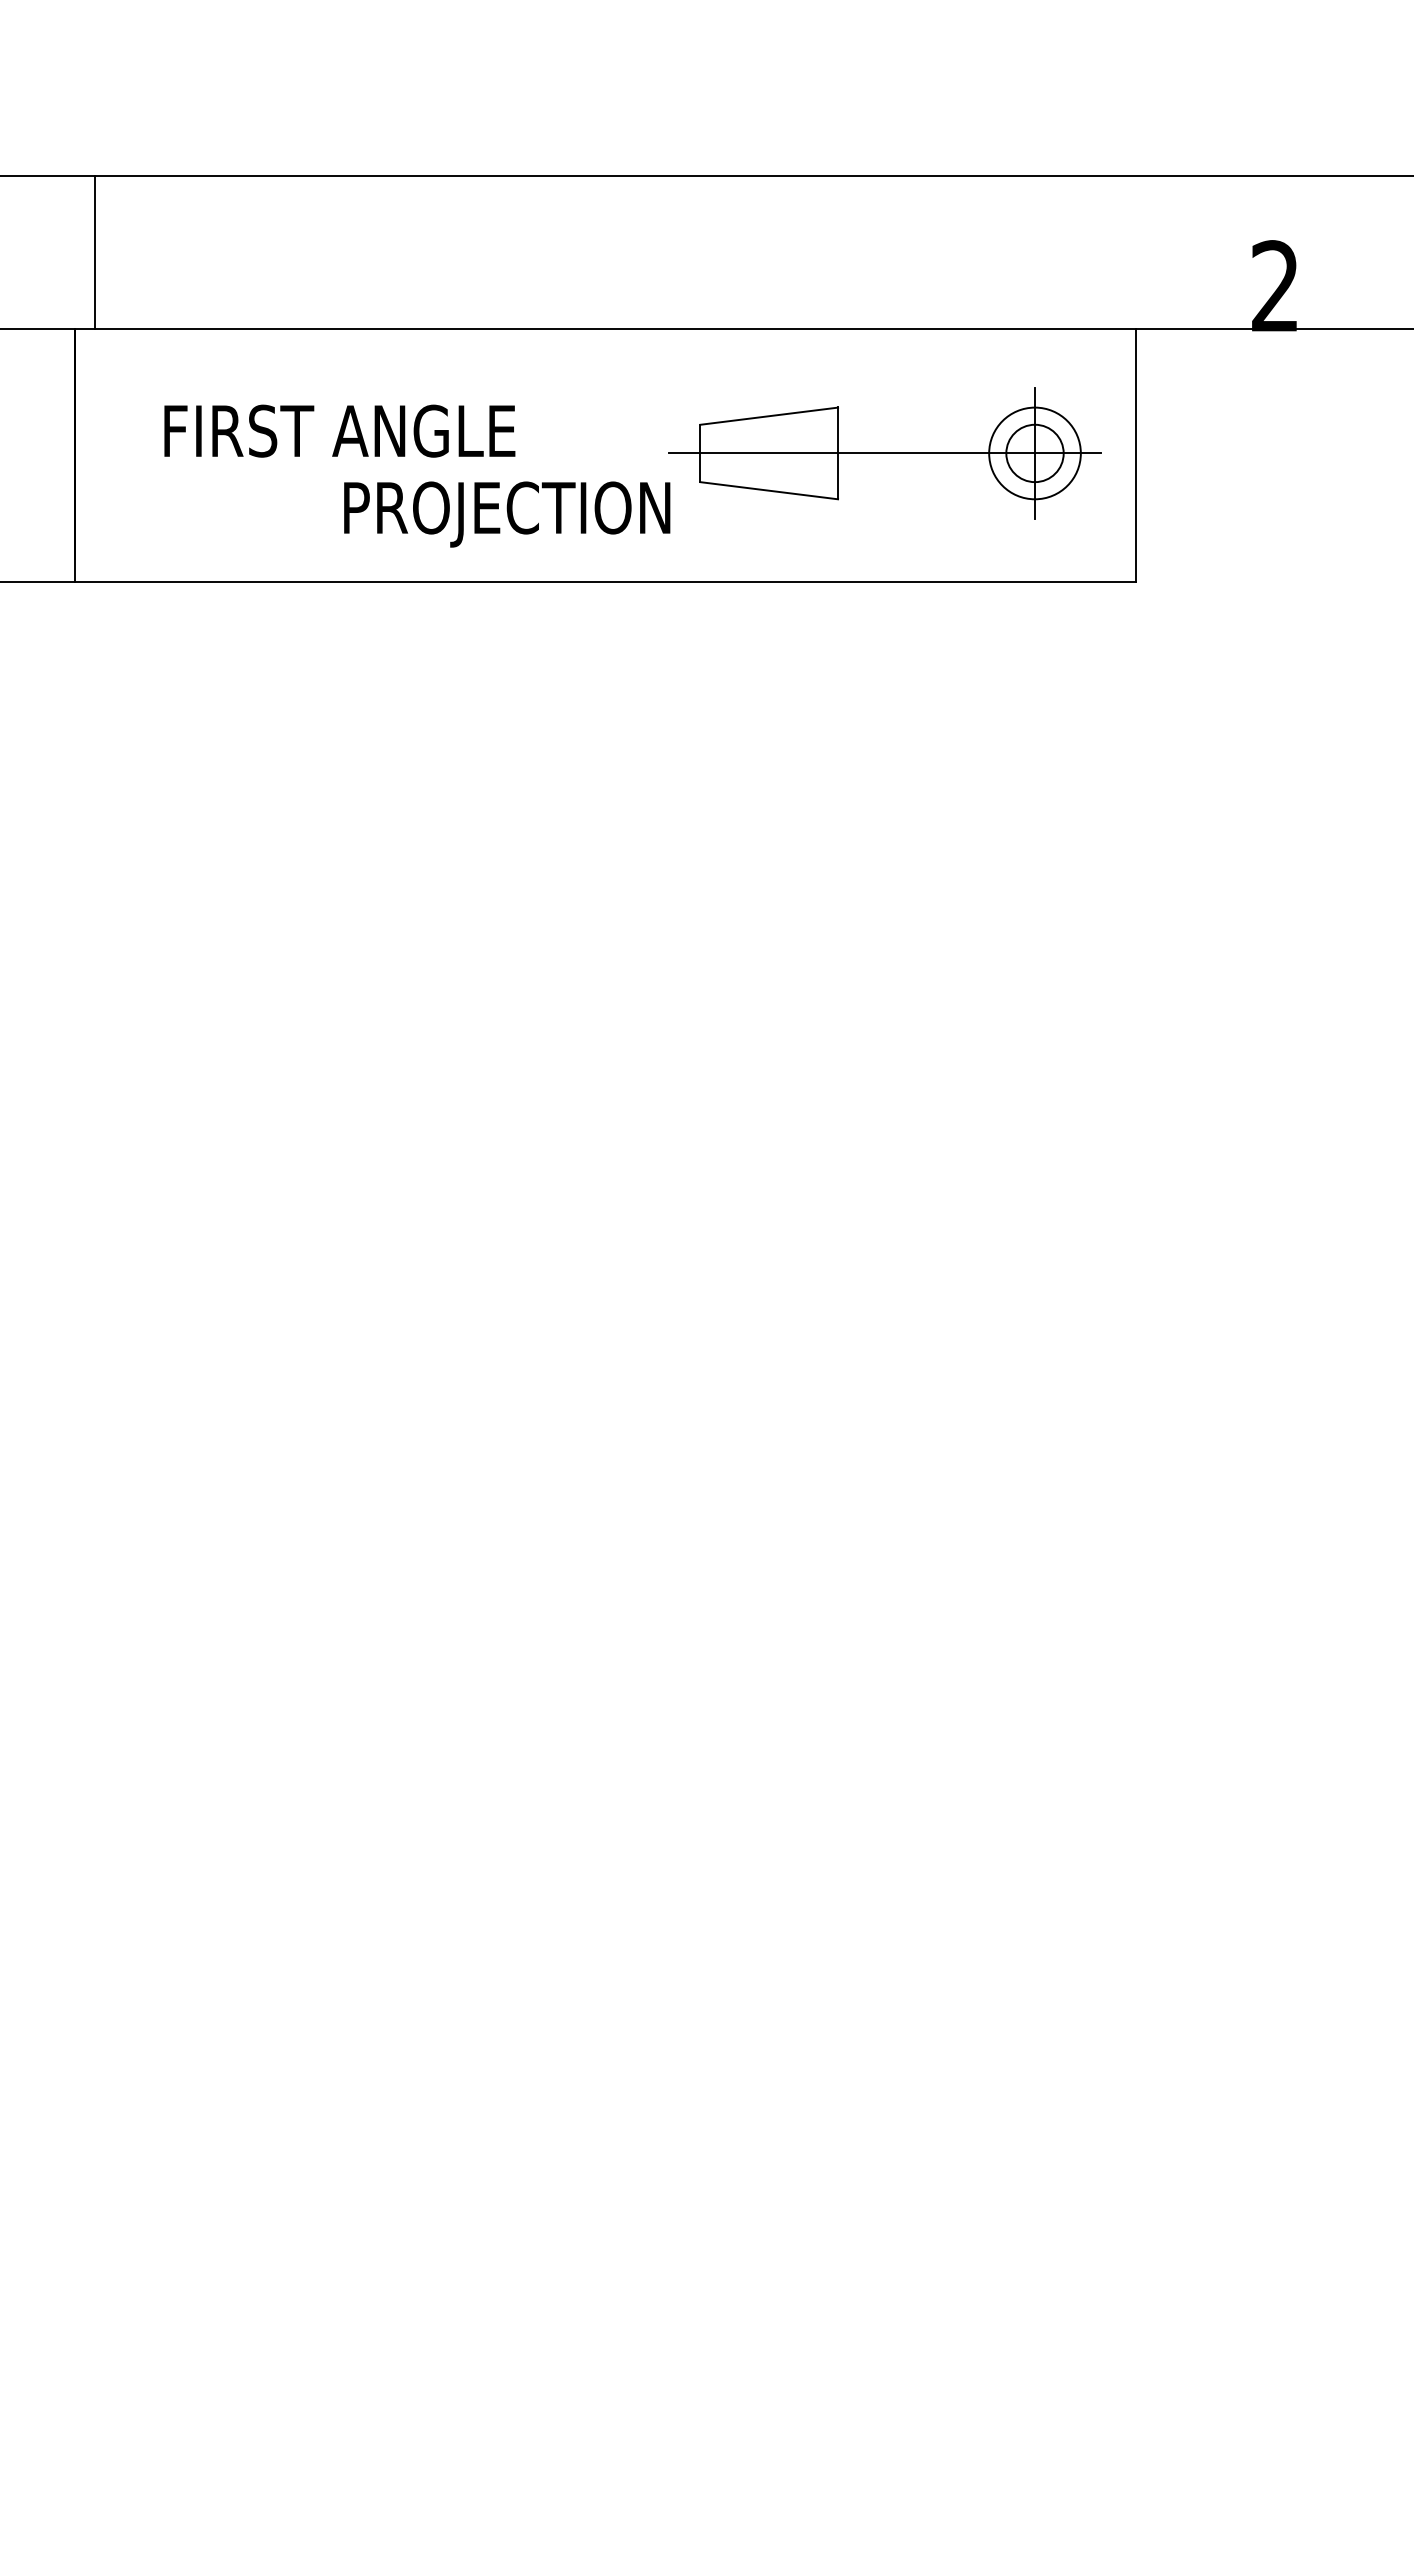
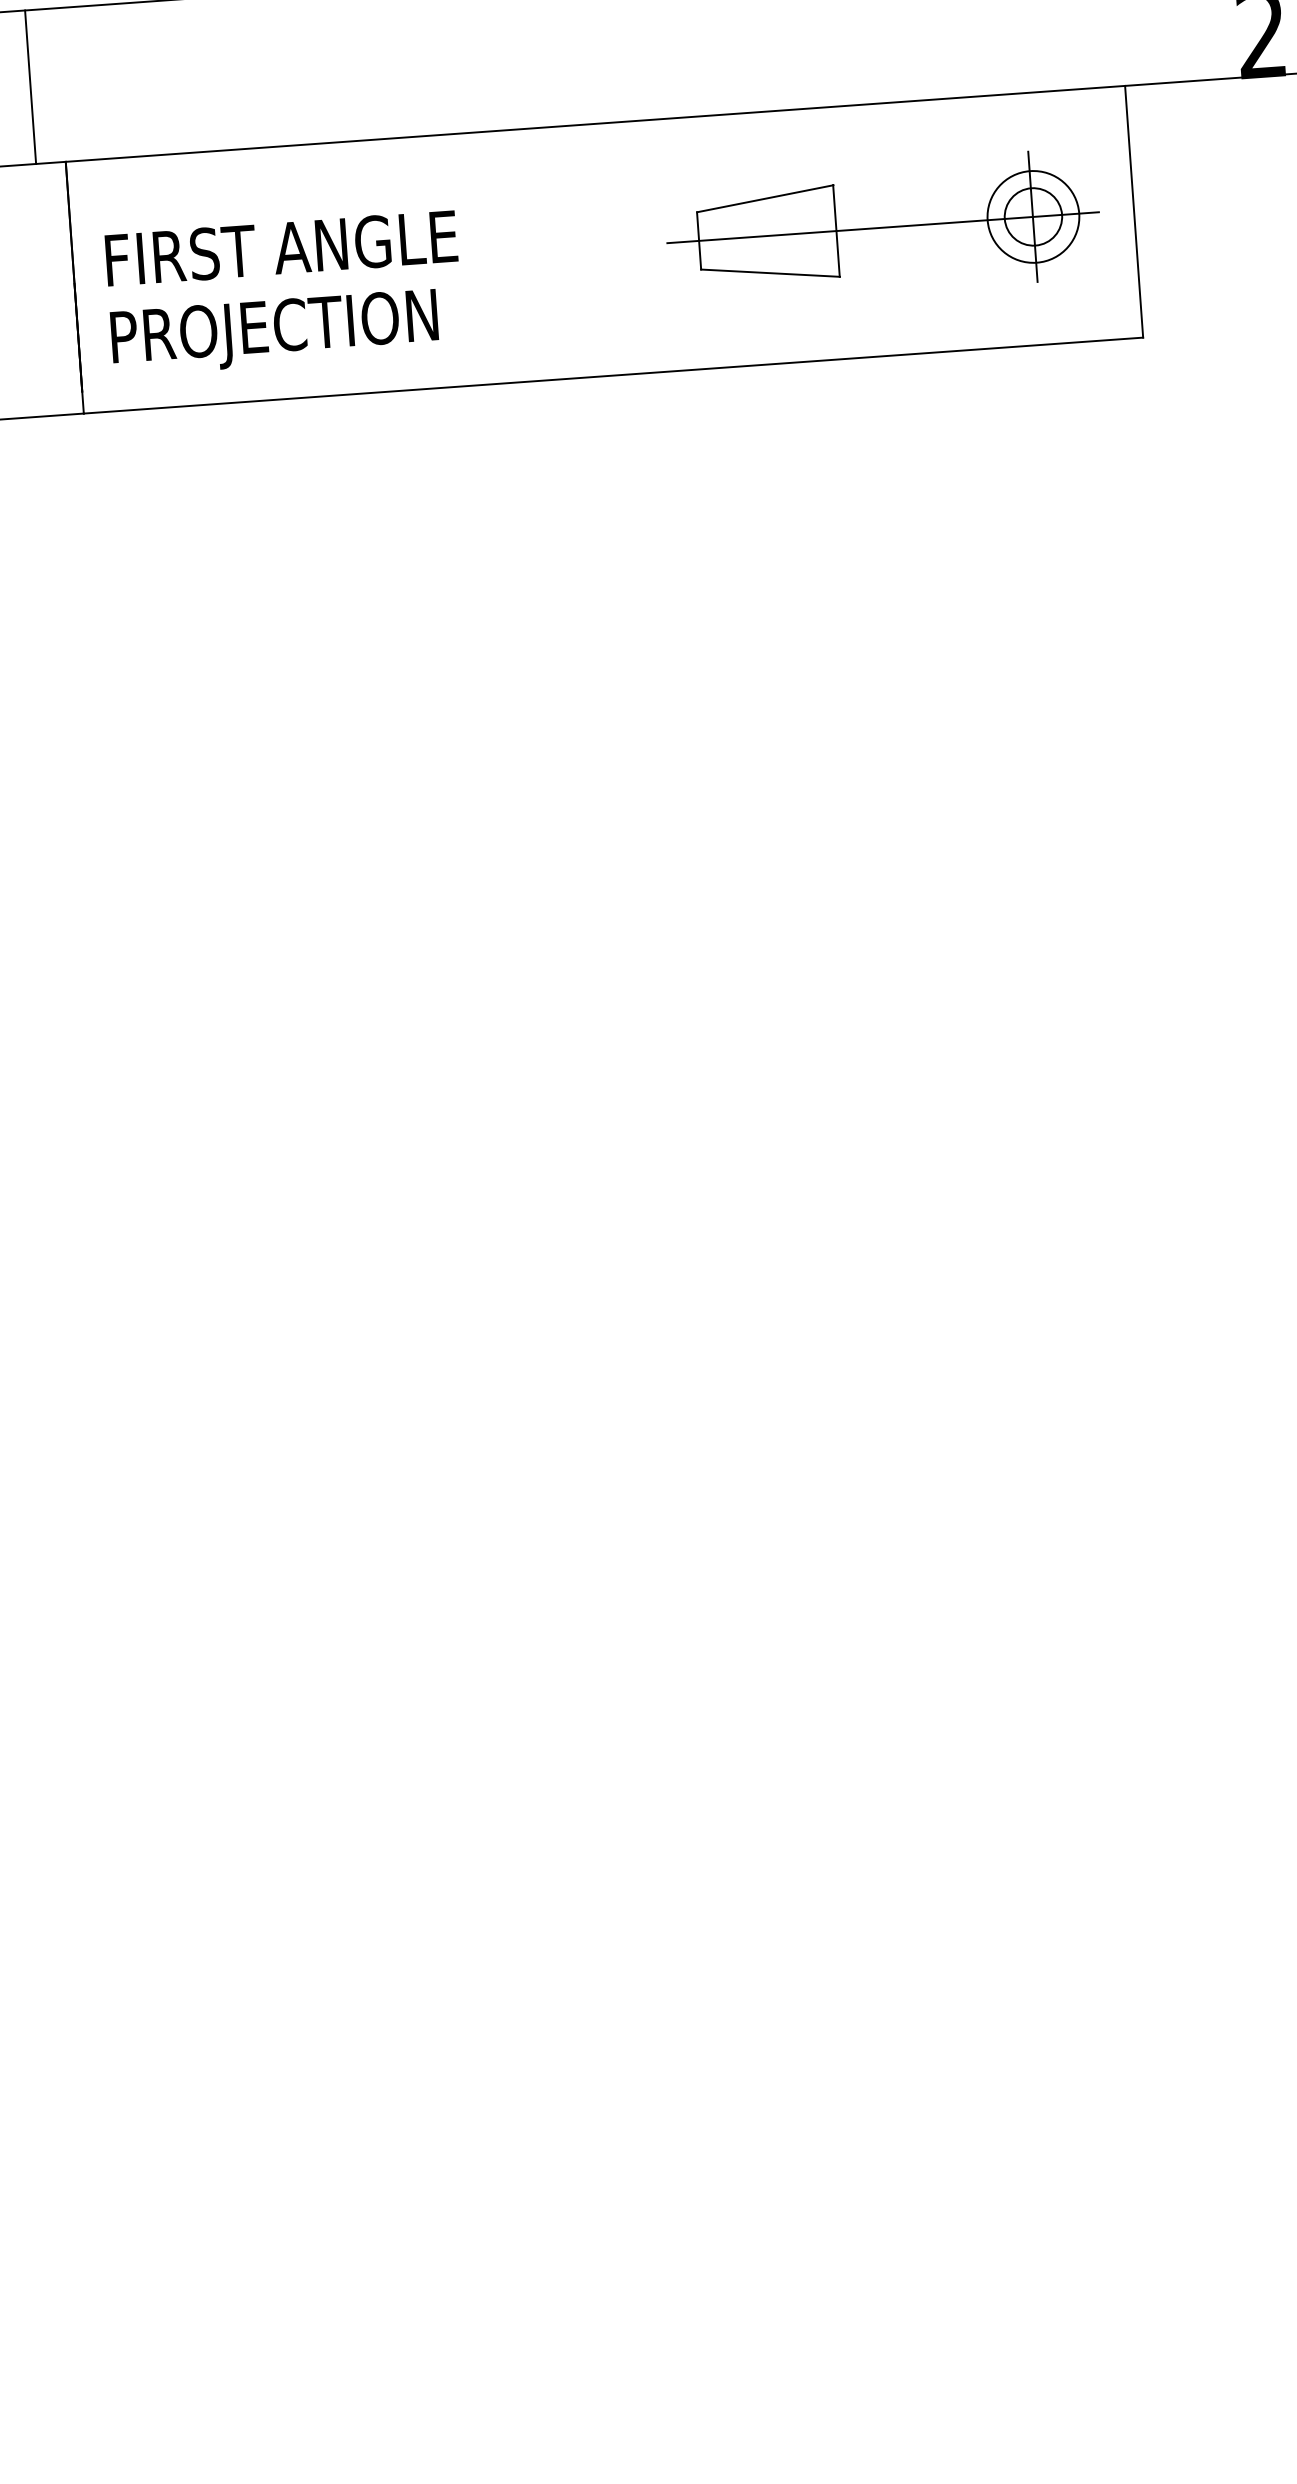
line: (95, 252) -> (30, 87), moved
text: (339, 430) -> (281, 247), moved
text: (507, 514) -> (275, 332), moved

